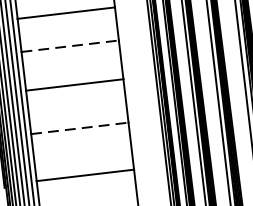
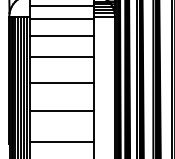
line: (70, 46) -> (62, 57), dashed -> solid
line: (80, 127) -> (62, 110), dashed -> solid

